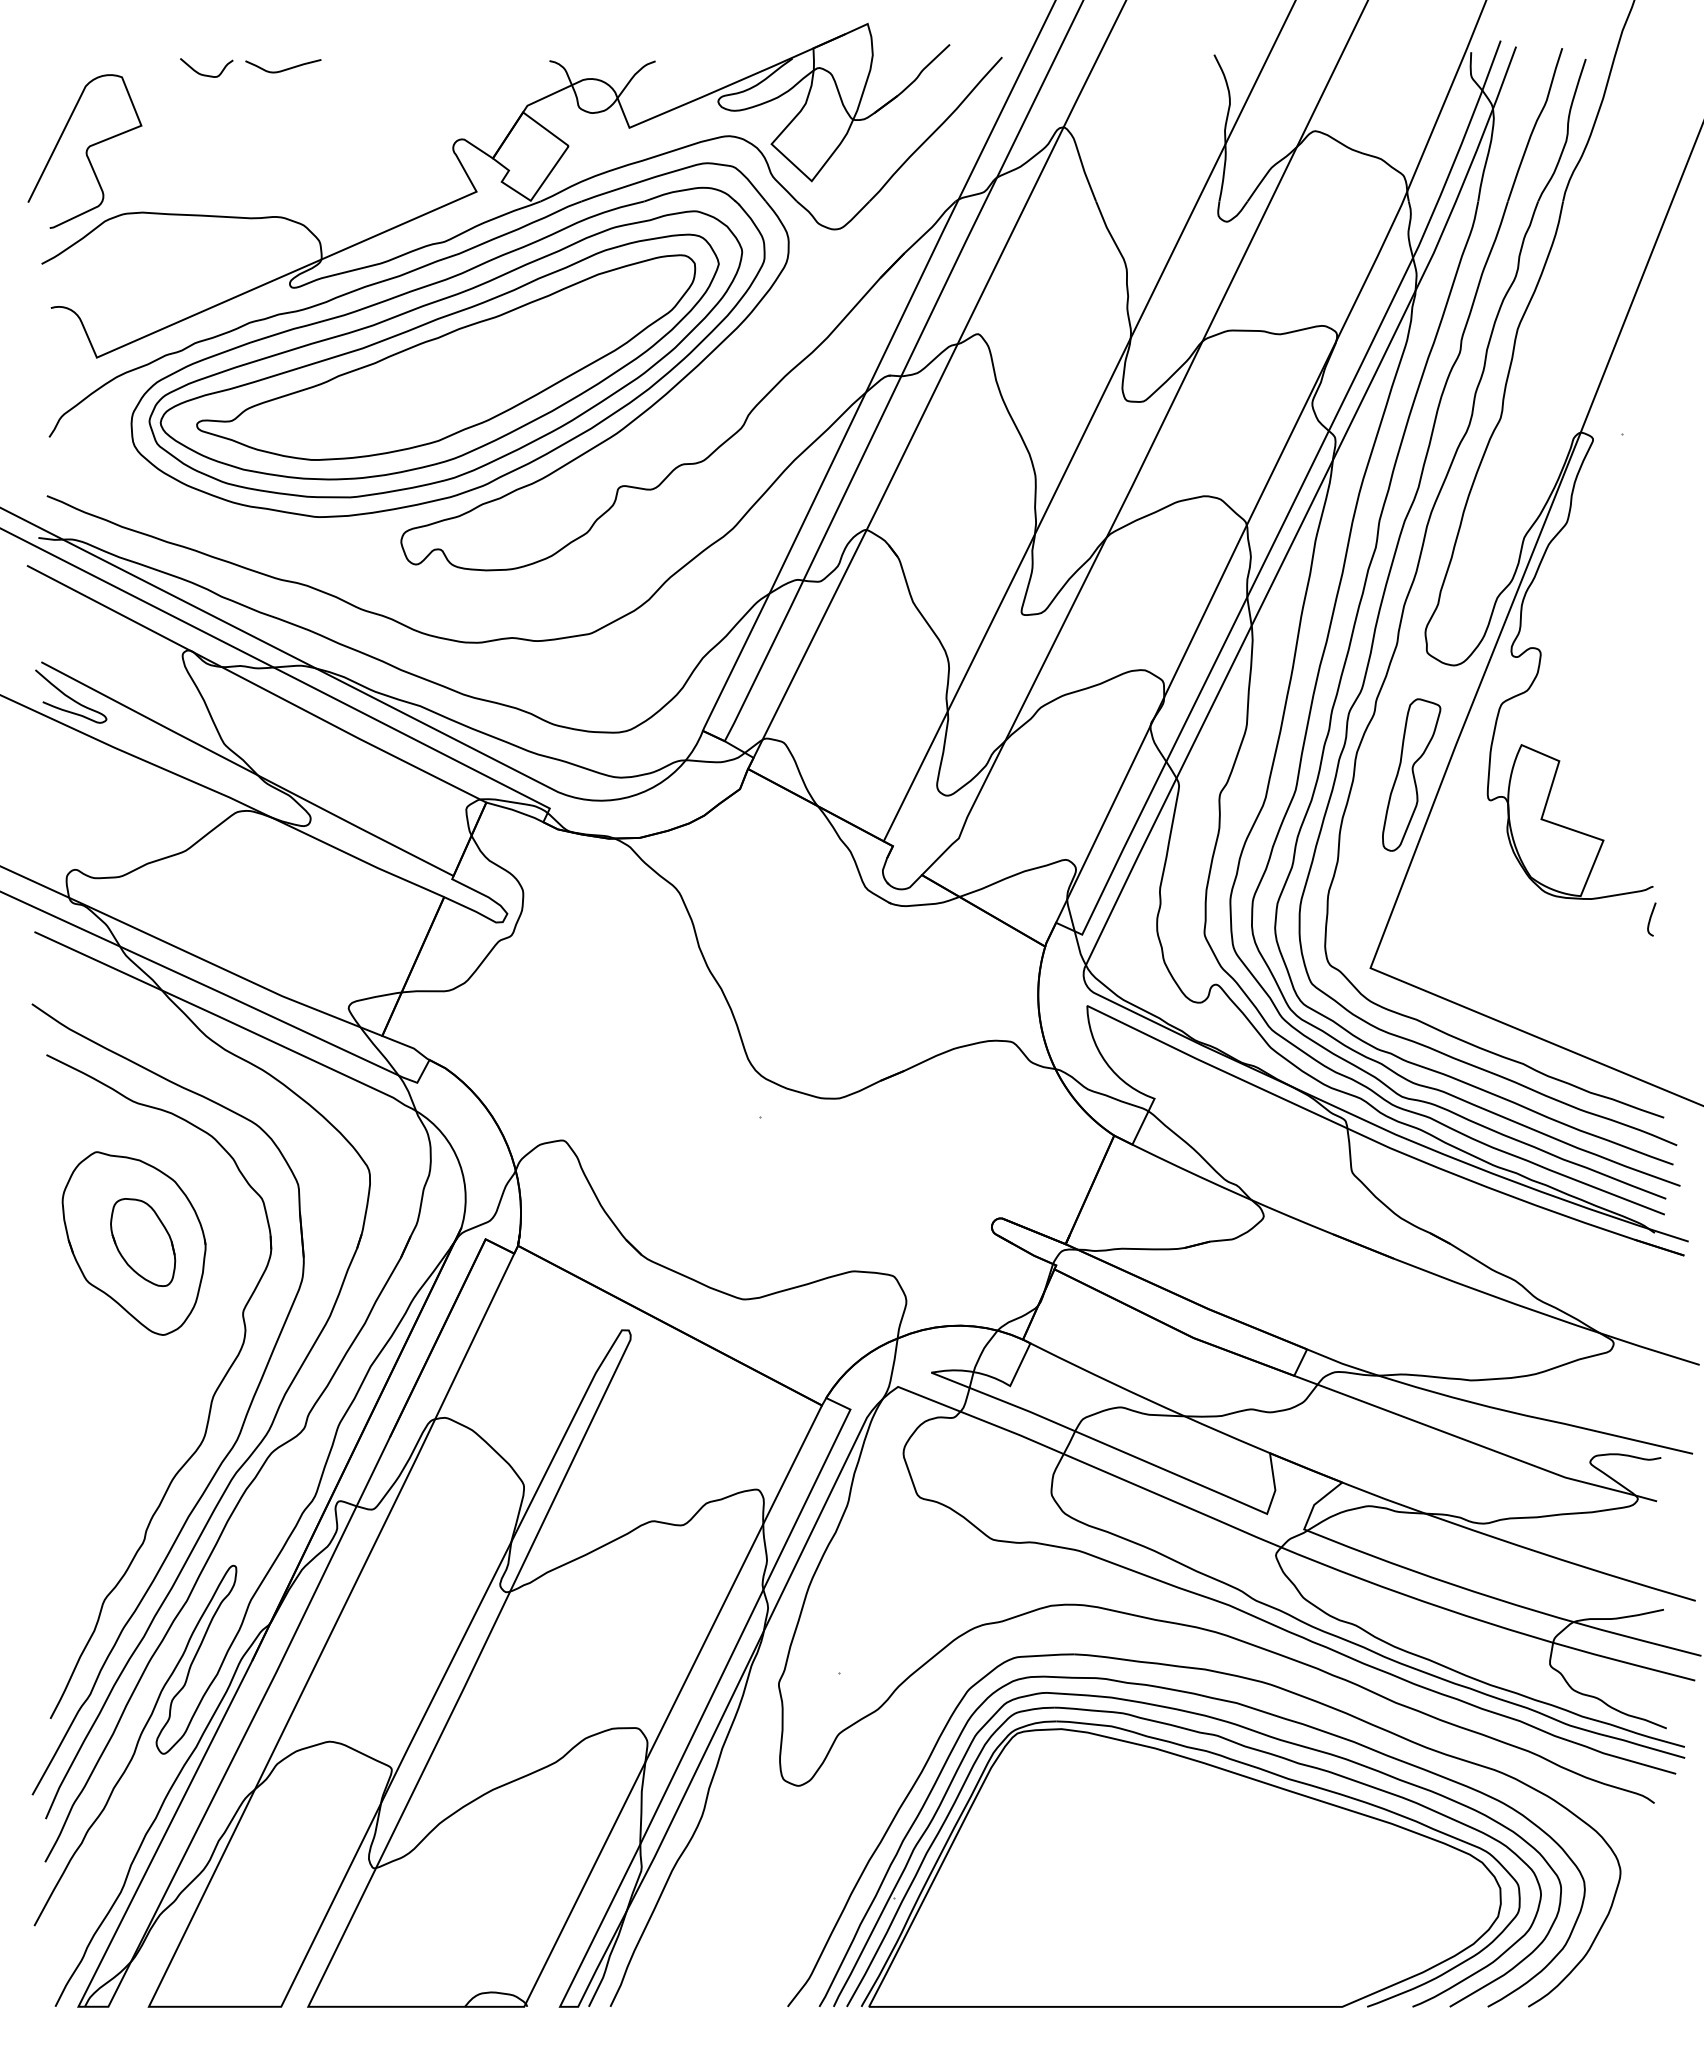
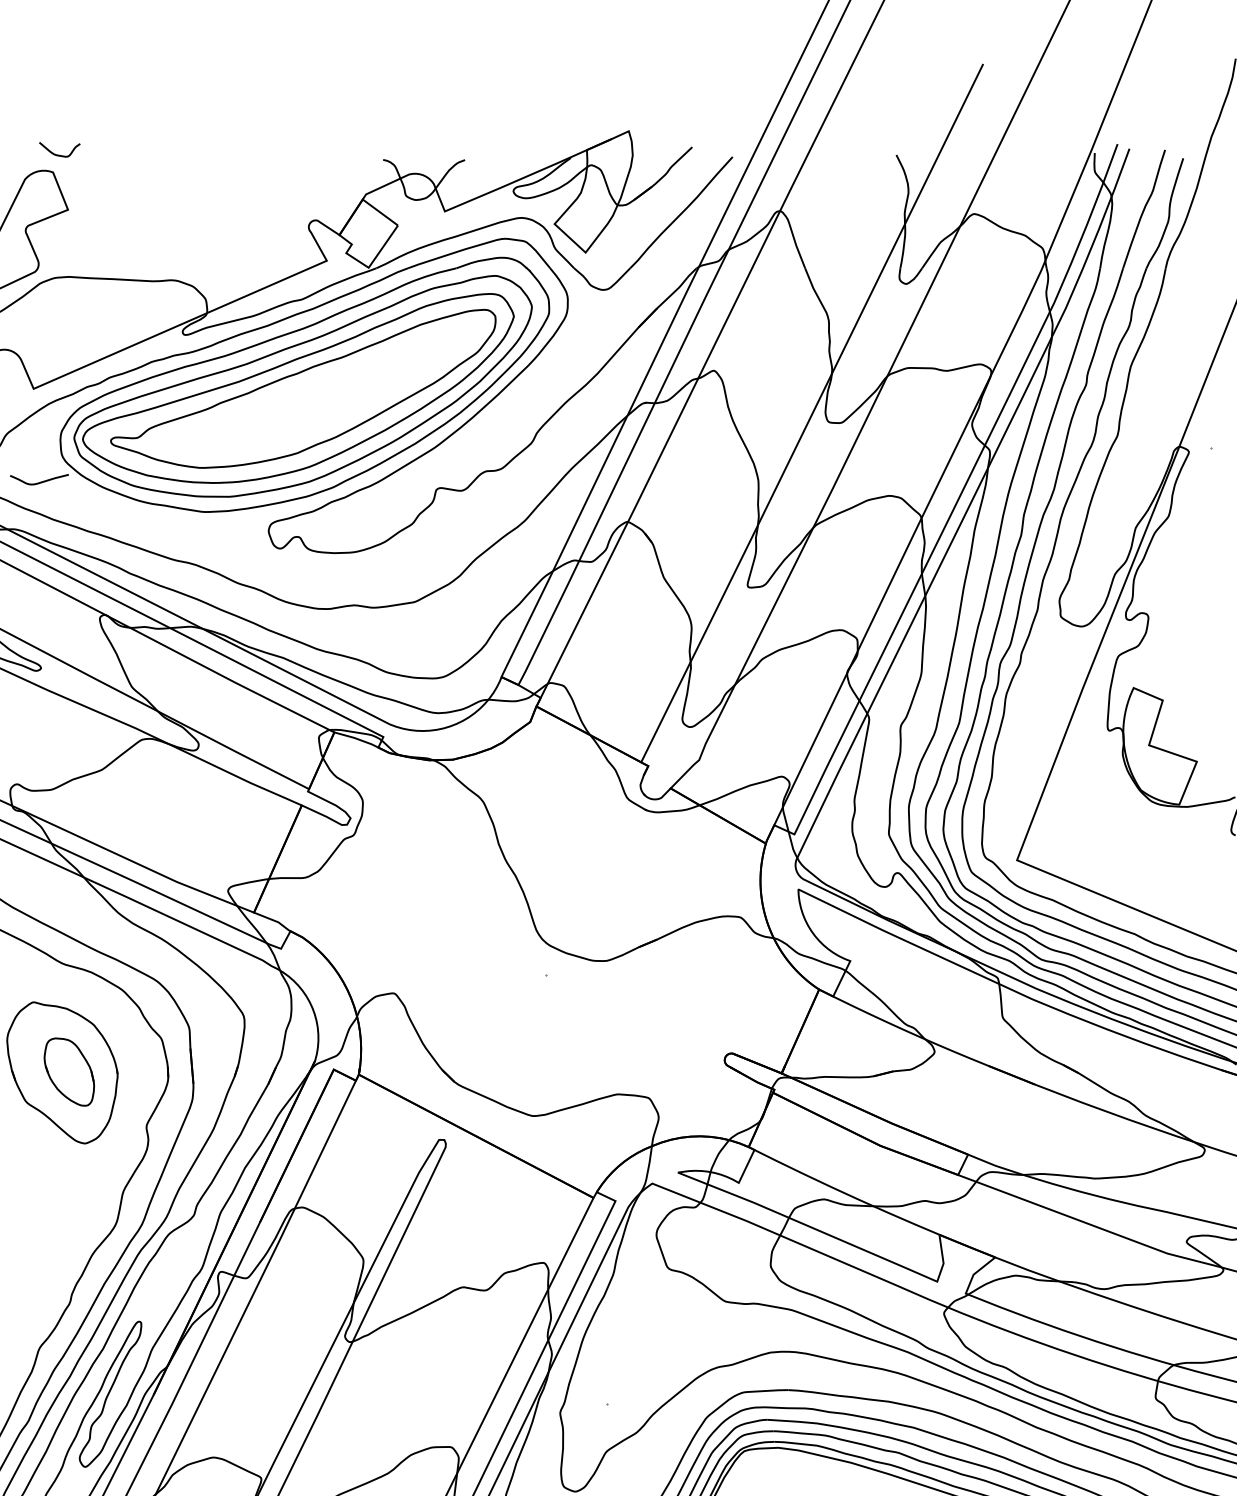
curve: (283, 69) -> (39, 482), moved
curve: (206, 74) -> (59, 154), moved
part: (1411, 774) -> (1048, 710), removed

